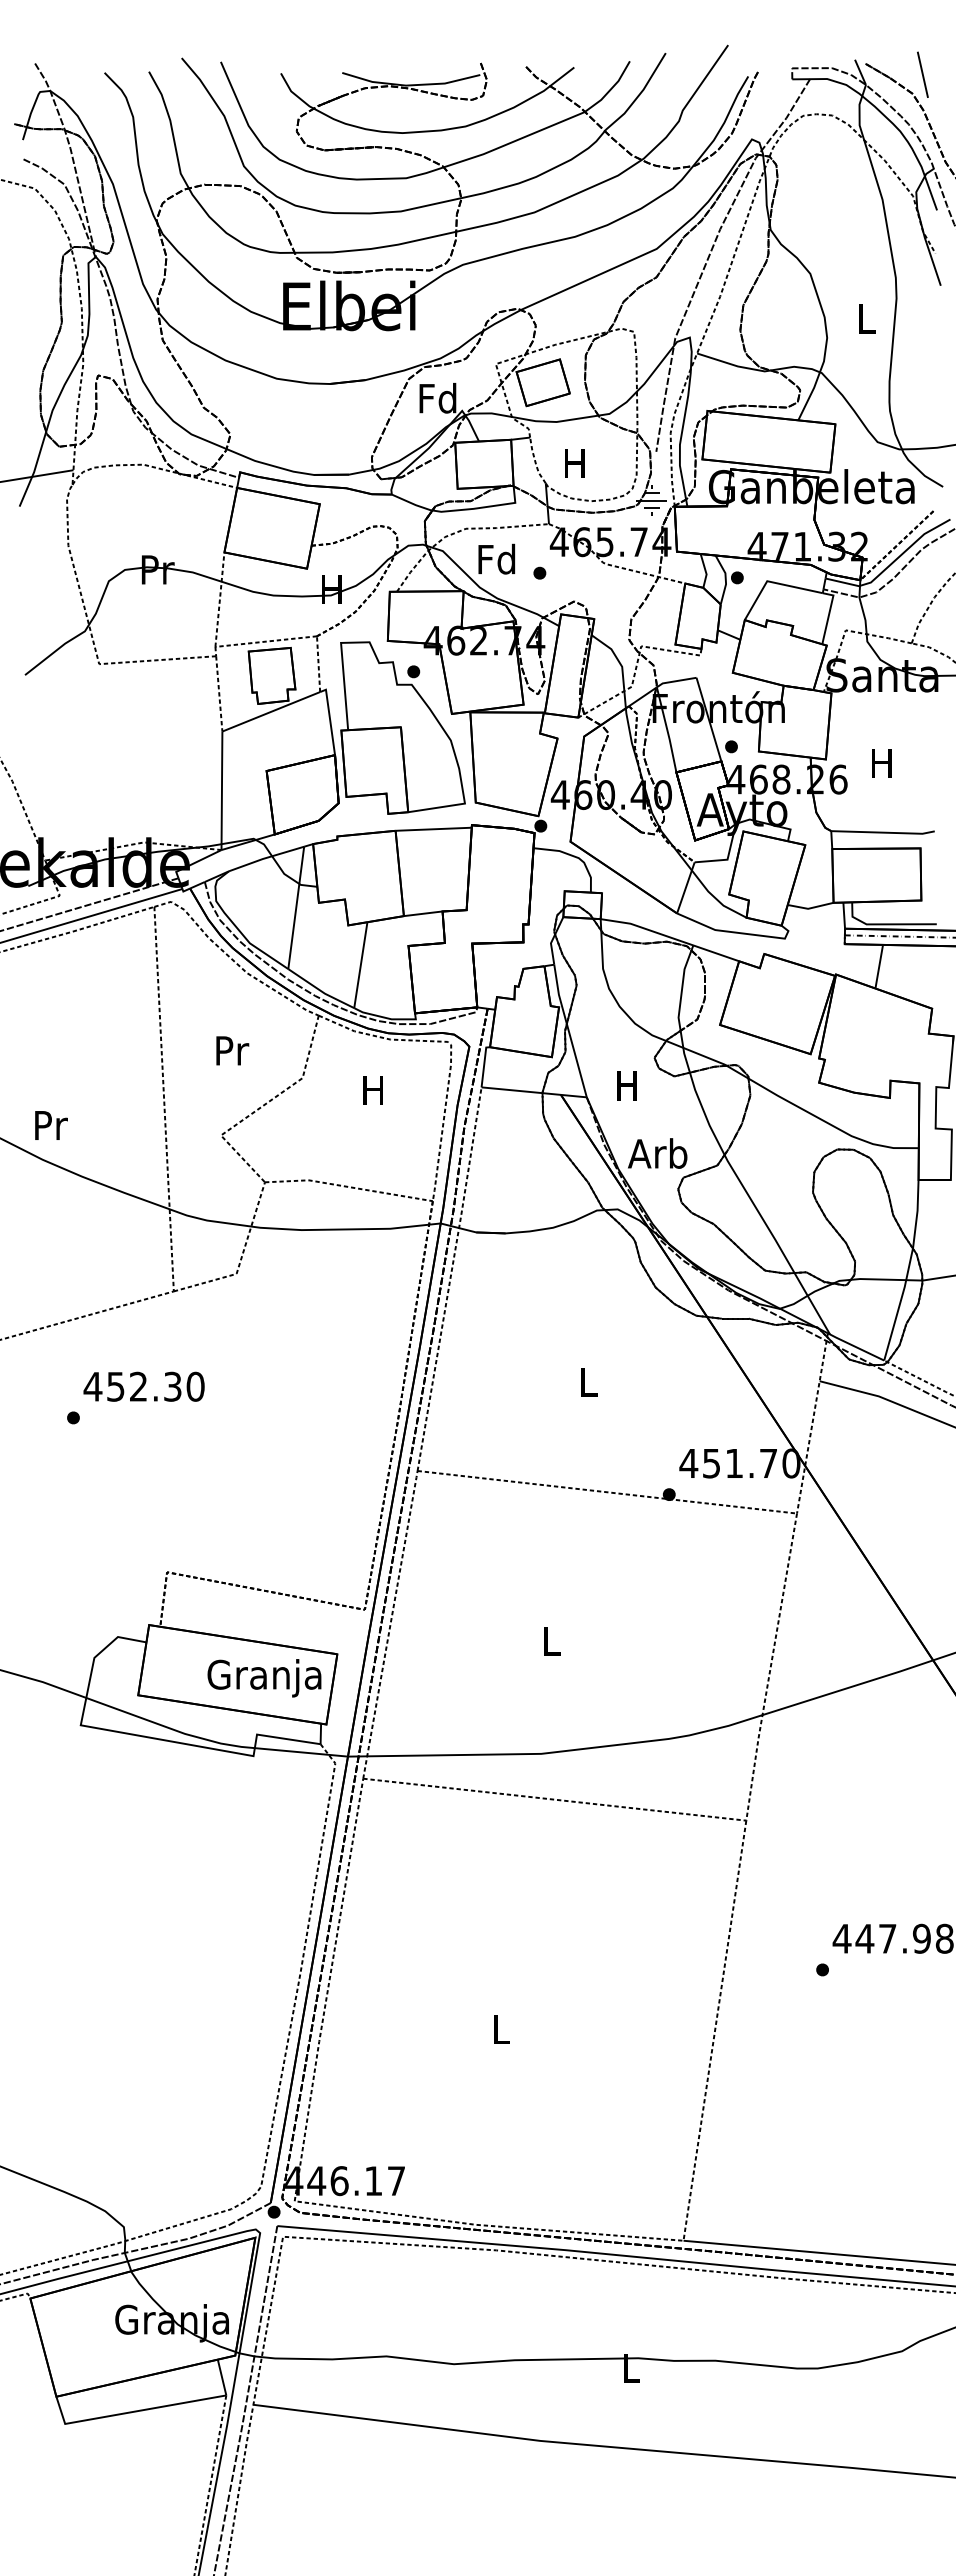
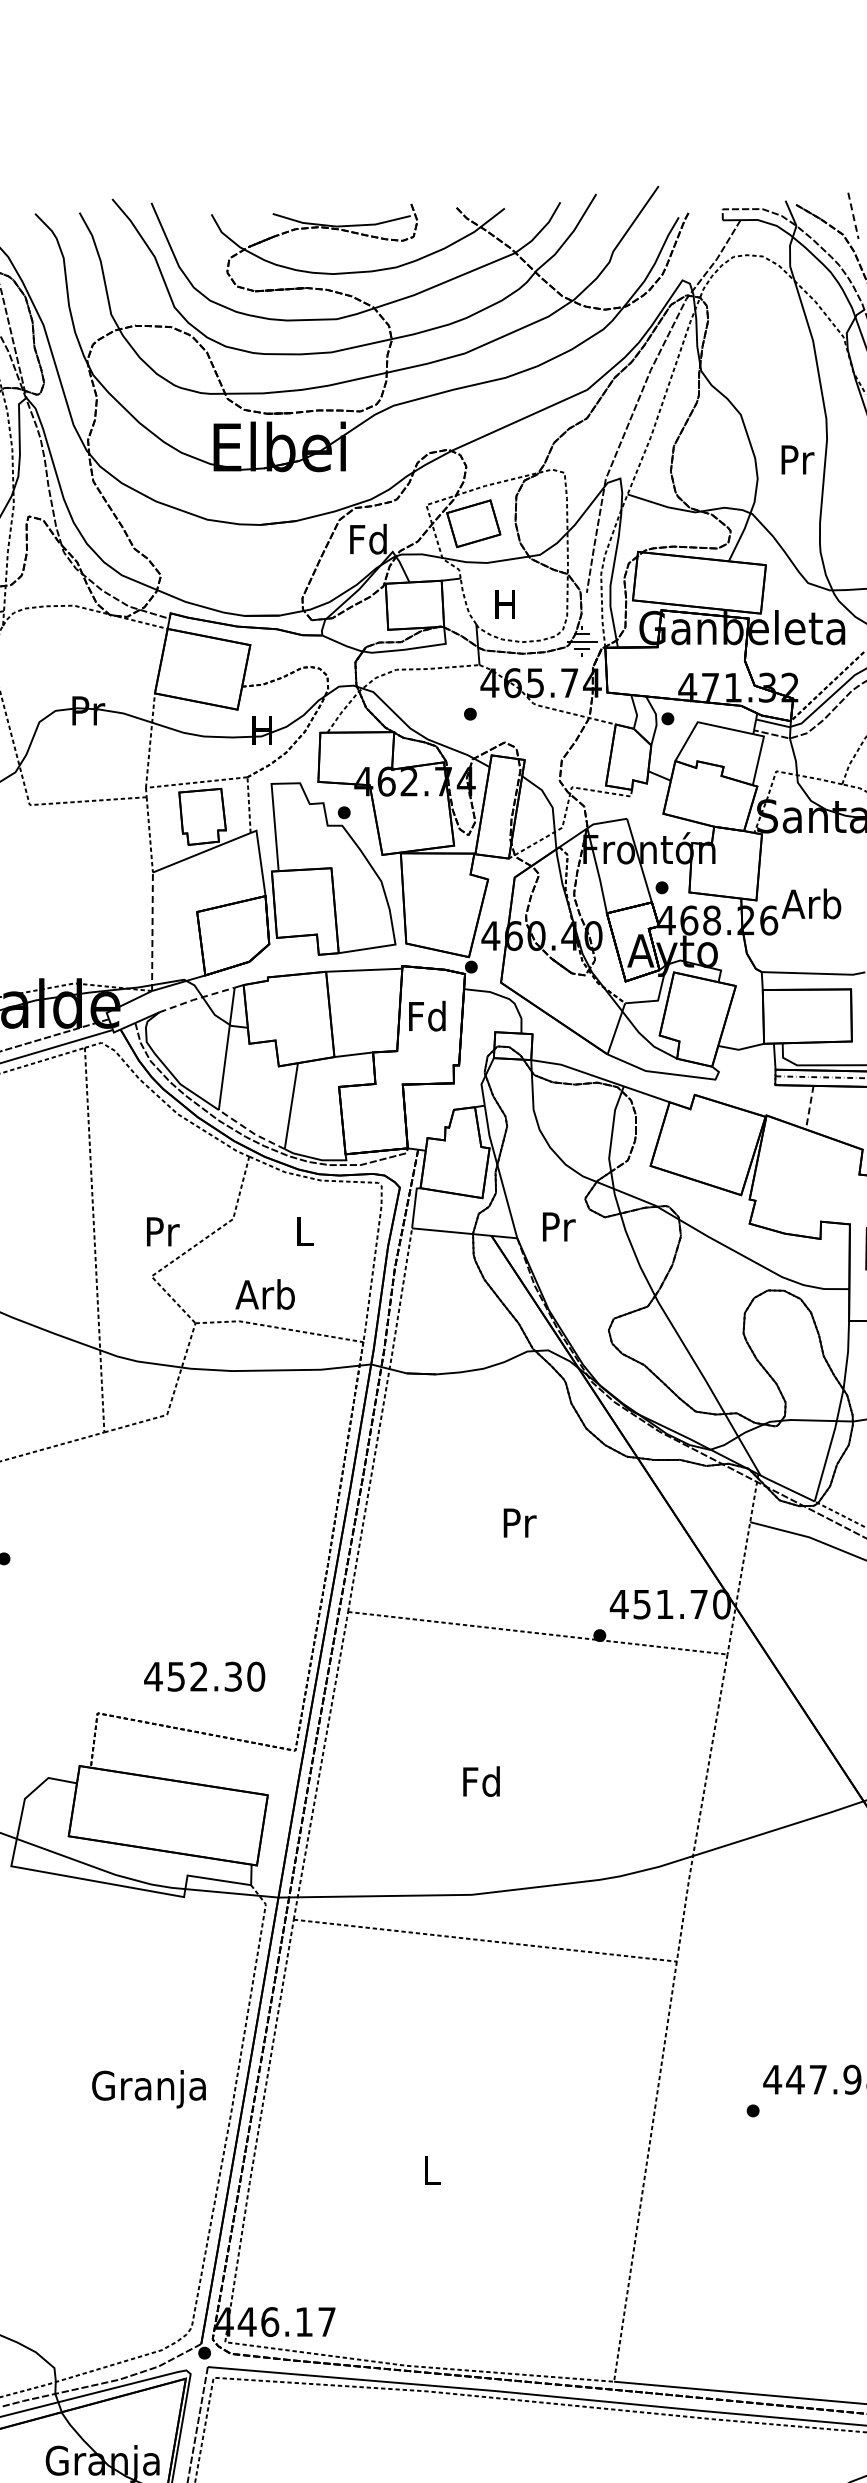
line: (922, 74) -> (853, 215), solid -> dashed
text: (867, 318) -> (798, 459), L -> Pr
text: (496, 558) -> (427, 1015), moved
text: (880, 762) -> (811, 903), H -> Arb
line: (221, 790) -> (152, 931), solid -> dashed
line: (265, 858) -> (196, 999), solid -> dashed
line: (879, 967) -> (810, 1108), solid -> dashed
line: (320, 990) -> (251, 1131), solid -> dashed
text: (232, 1050) -> (163, 1231), moved
text: (628, 1085) -> (559, 1226), H -> Pr
text: (372, 1090) -> (303, 1231), H -> L
text: (657, 1153) -> (265, 1294), moved
text: (589, 1381) -> (520, 1522), L -> Pr
text: (143, 1386) -> (204, 1676), moved
text: (550, 1640) -> (481, 1781), L -> Fd
text: (264, 1678) -> (149, 2089), moved

